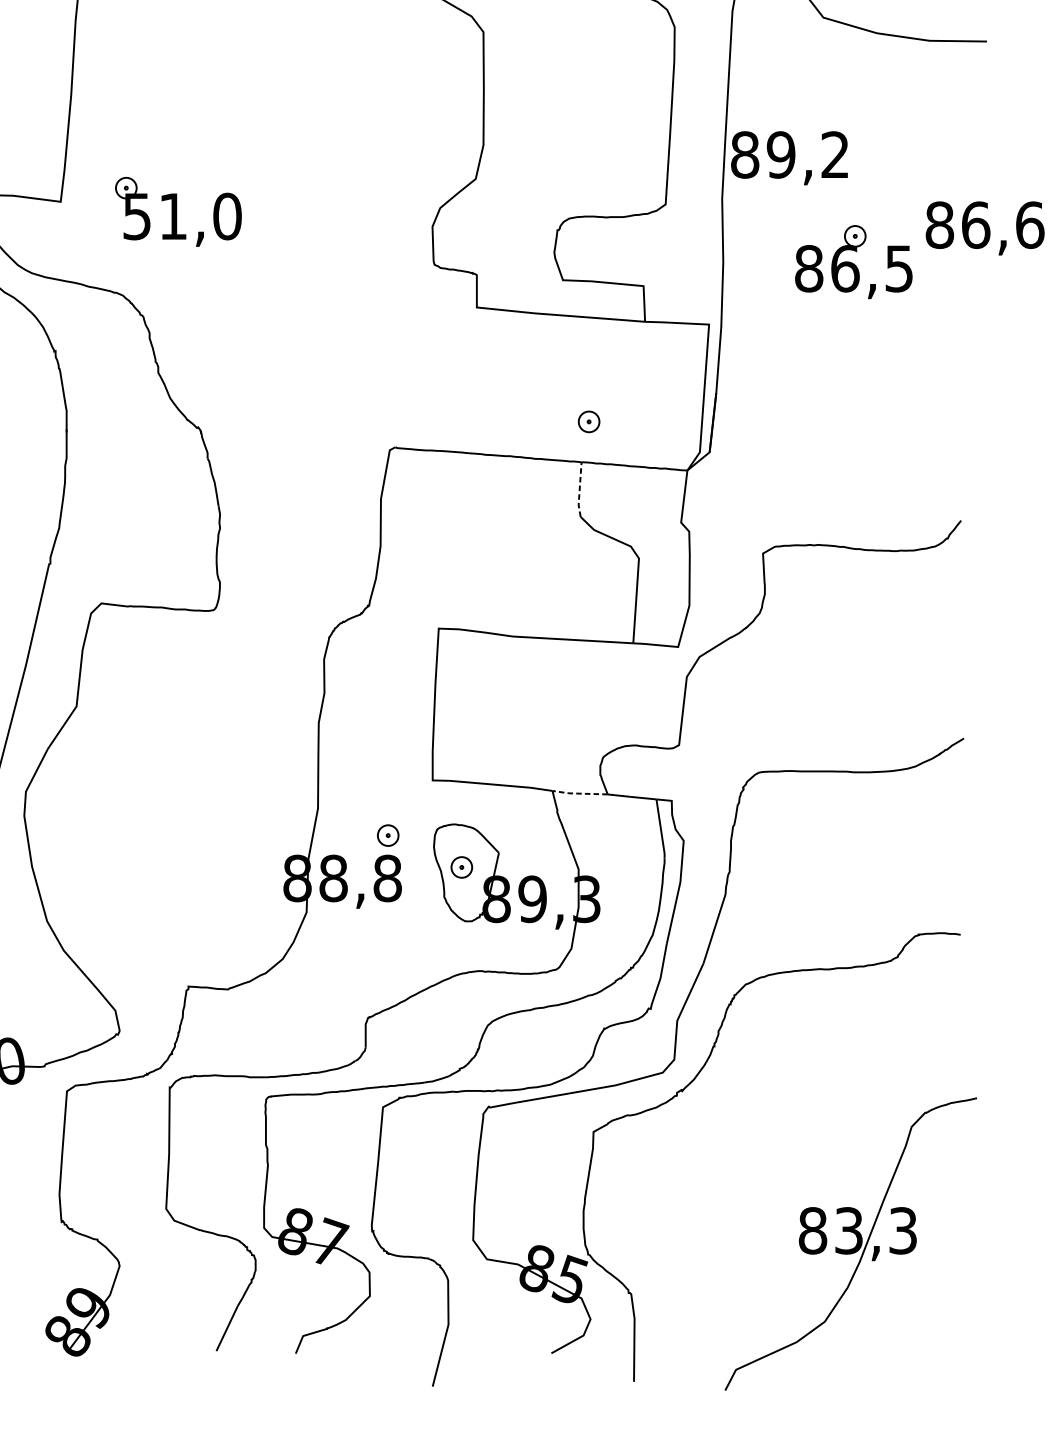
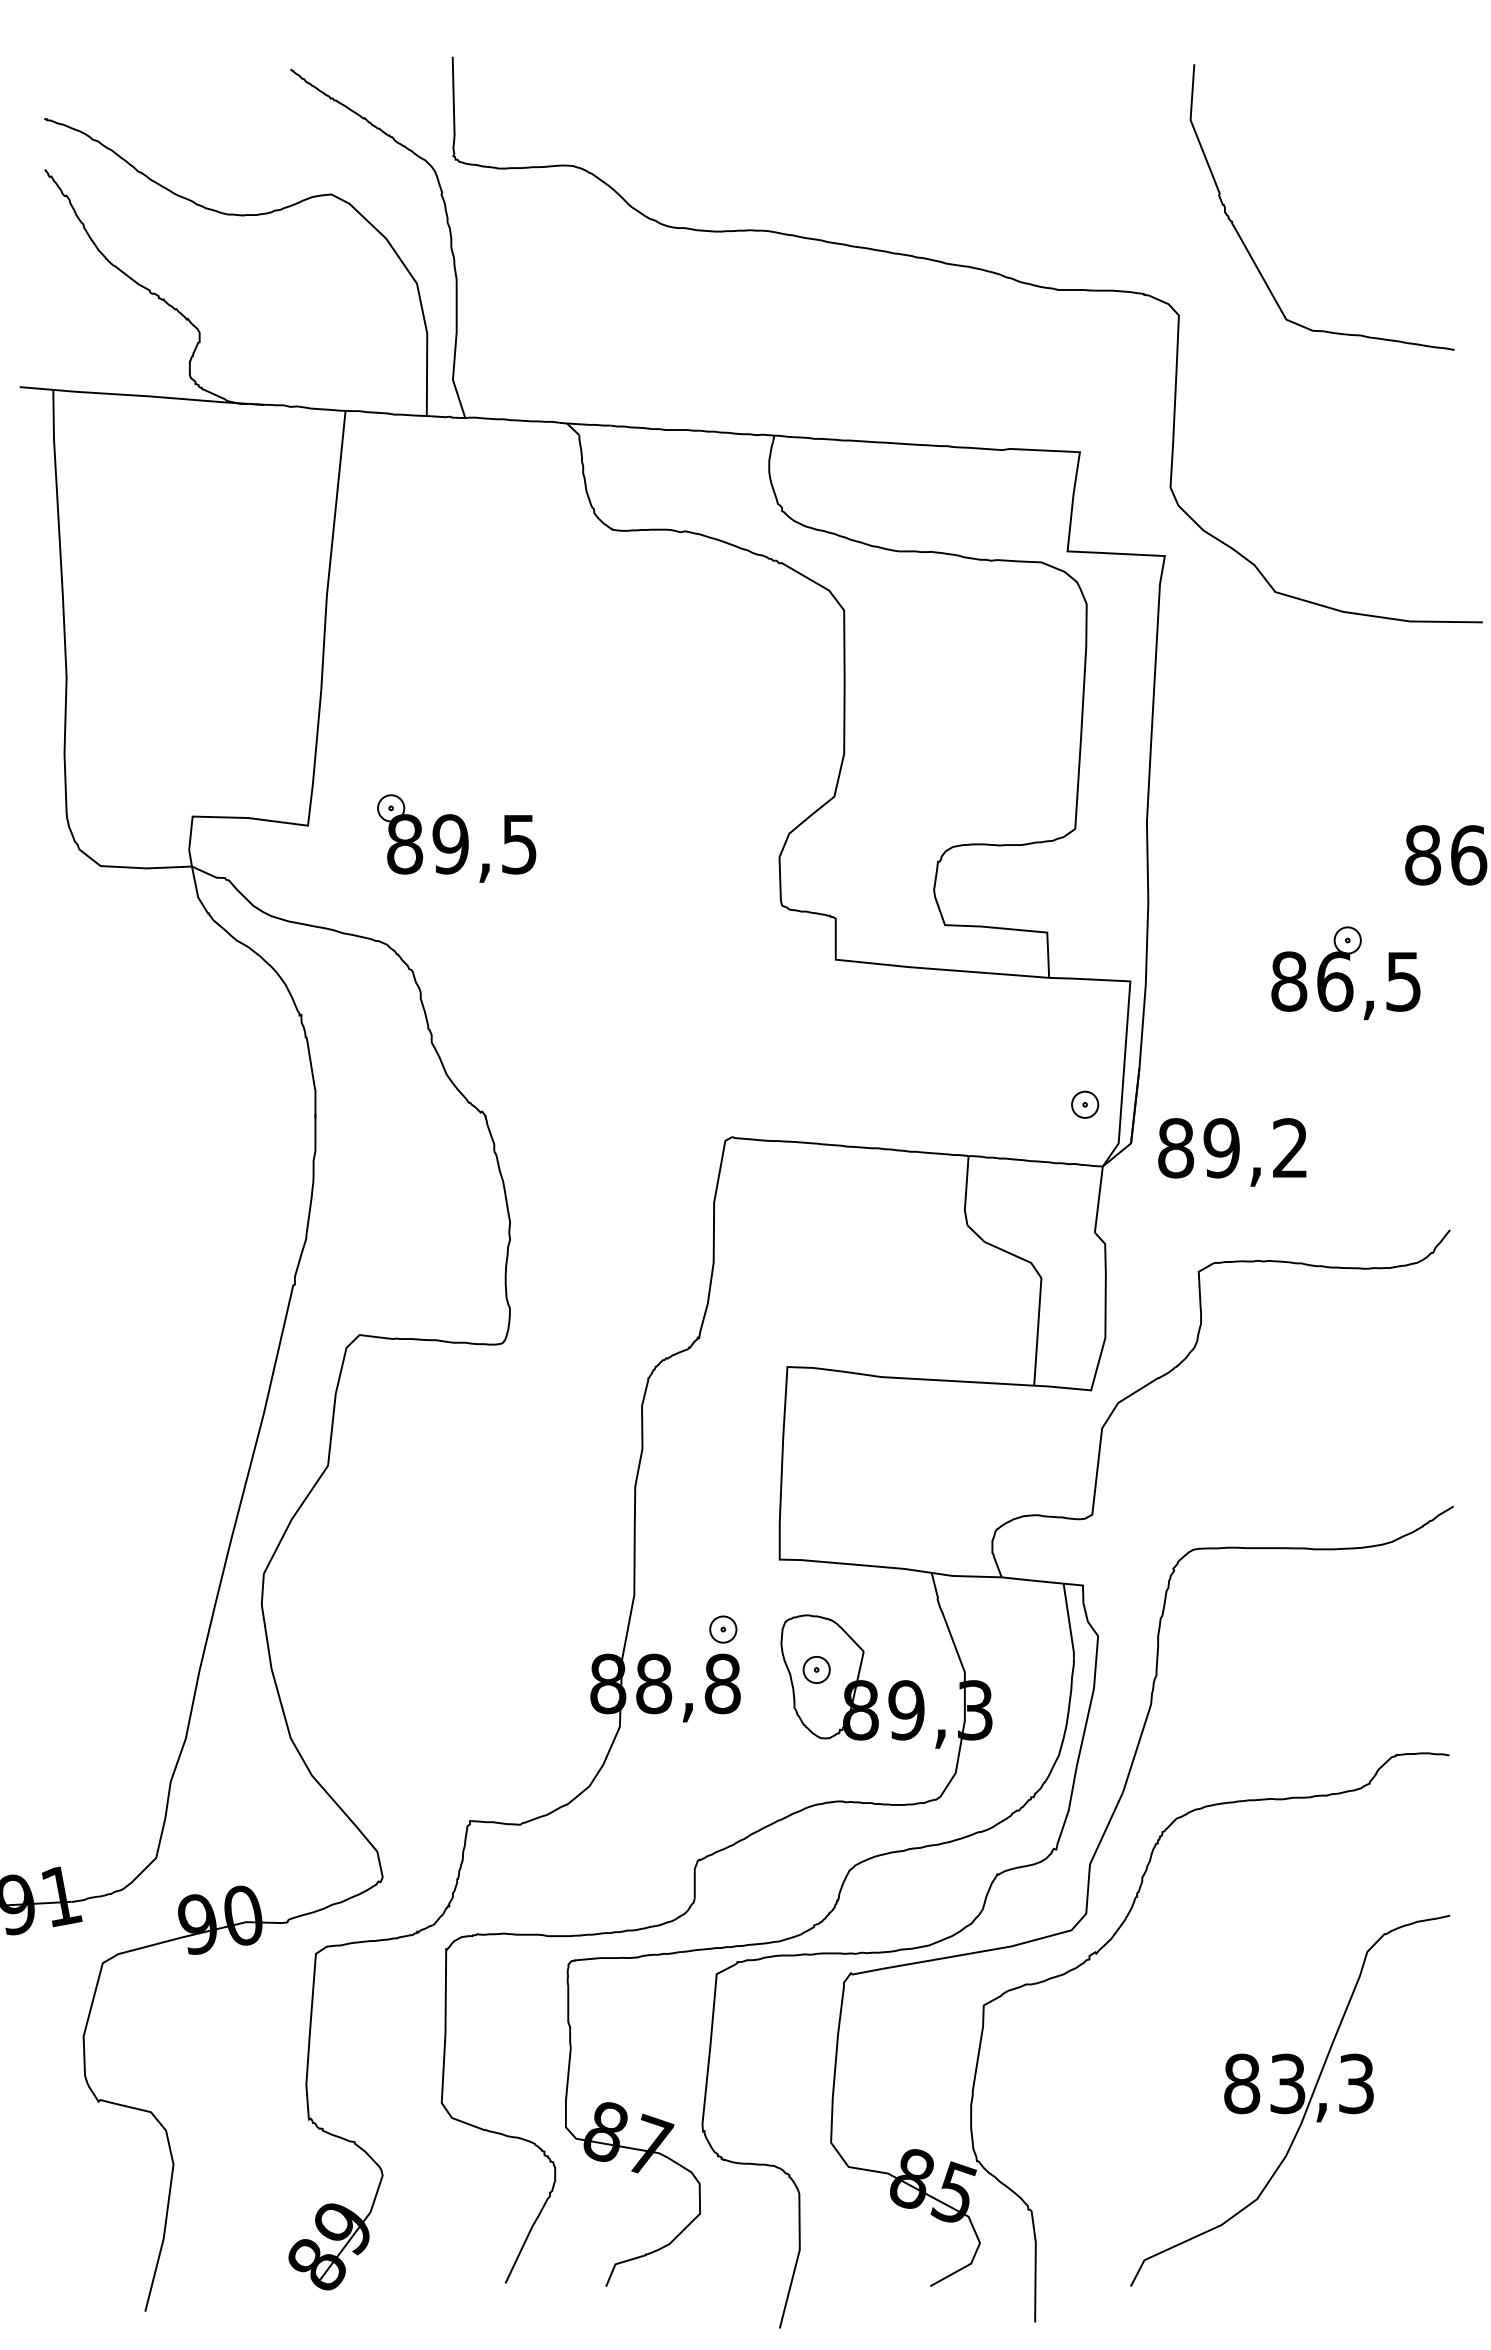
text: (789, 158) -> (1232, 1152), moved
text: (182, 216) -> (462, 844), 51,0 -> 89,5
part: (853, 261) -> (1345, 972), moved
part: (589, 421) -> (1085, 1104), moved
line: (579, 490) -> (966, 1191), dashed -> solid
line: (579, 793) -> (966, 1576), dashed -> solid
part: (851, 1243) -> (1290, 2100), moved

